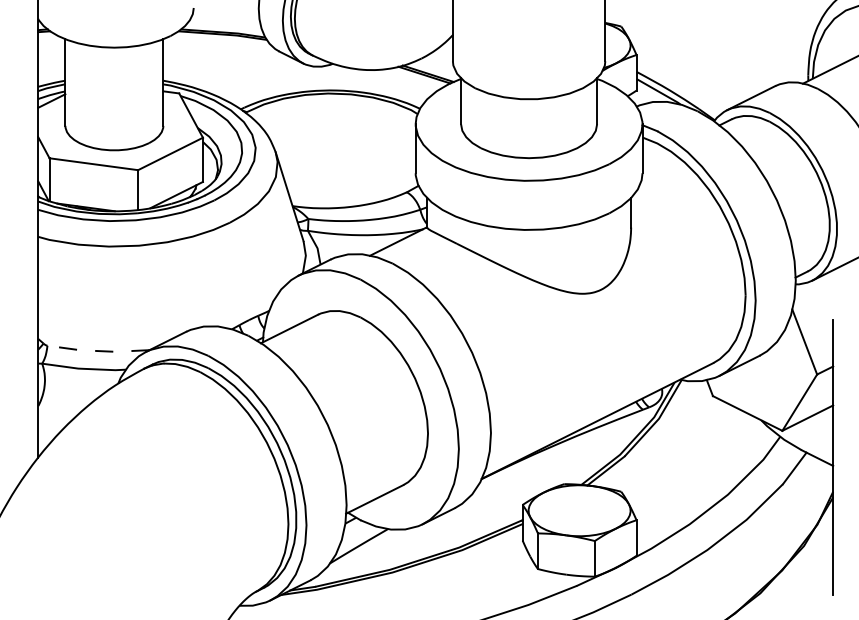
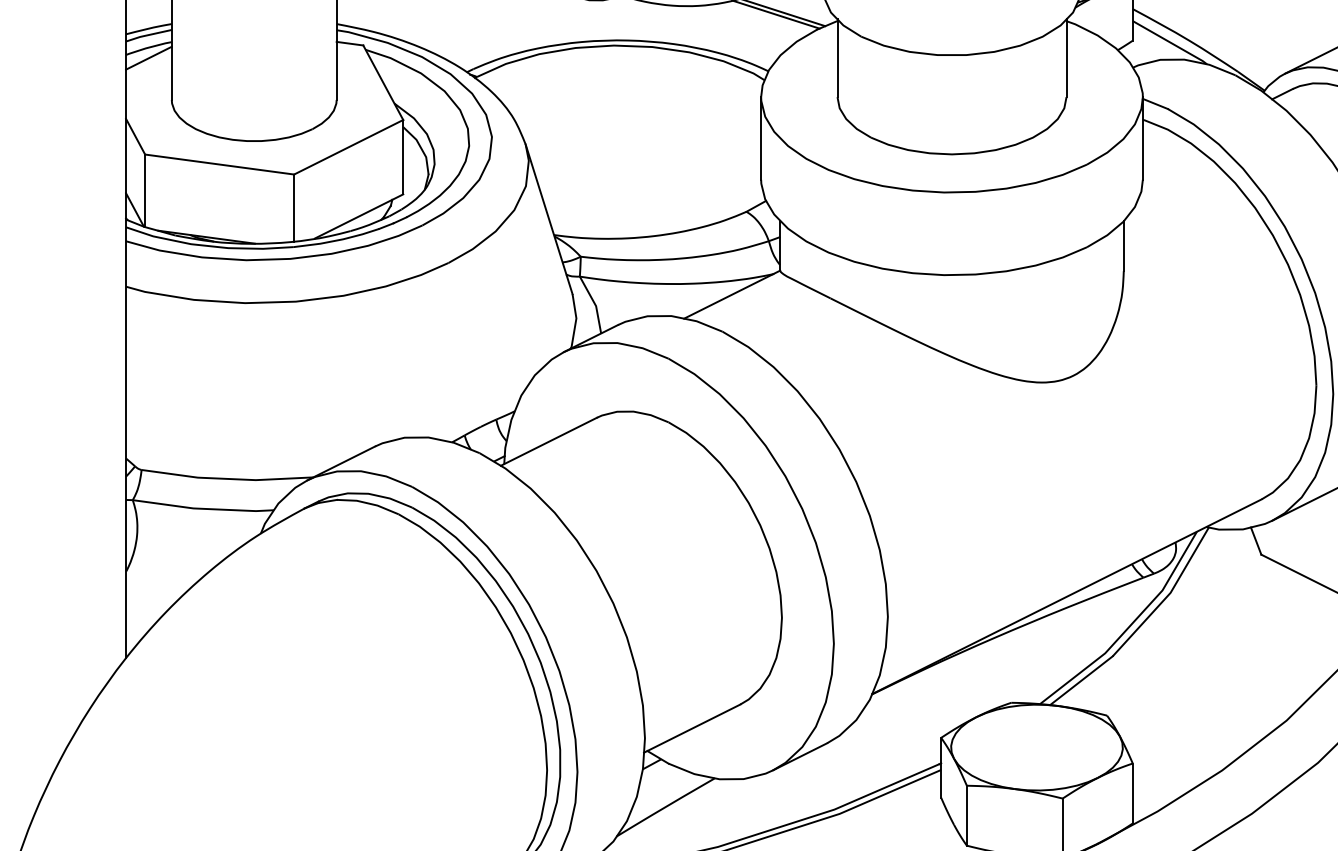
line: (98, 351) -> (227, 479), dashed -> solid

